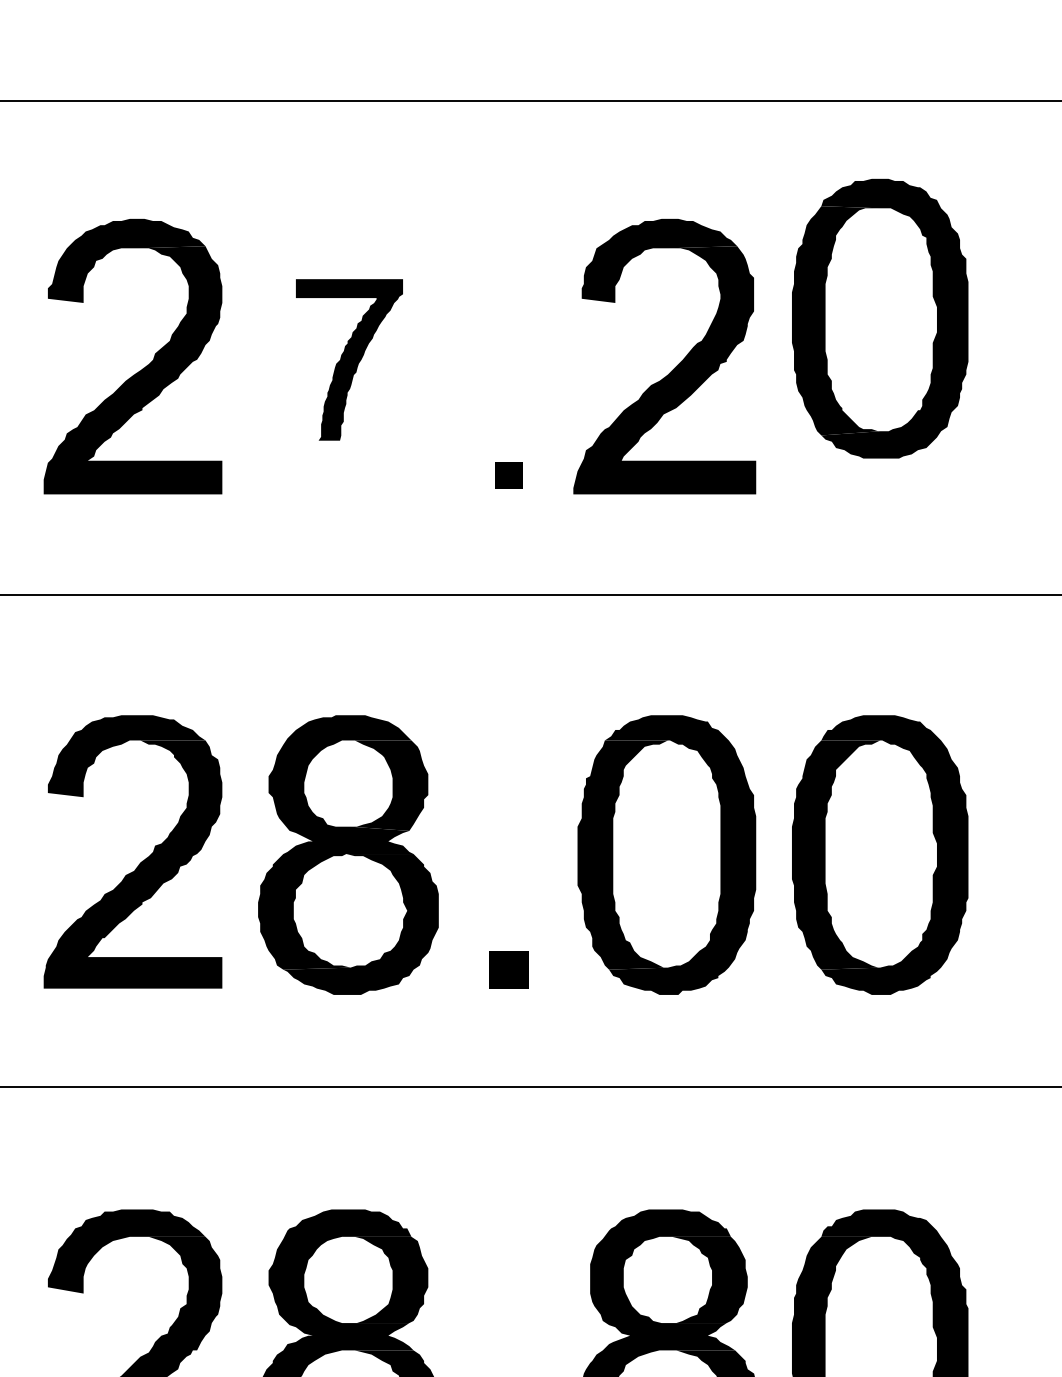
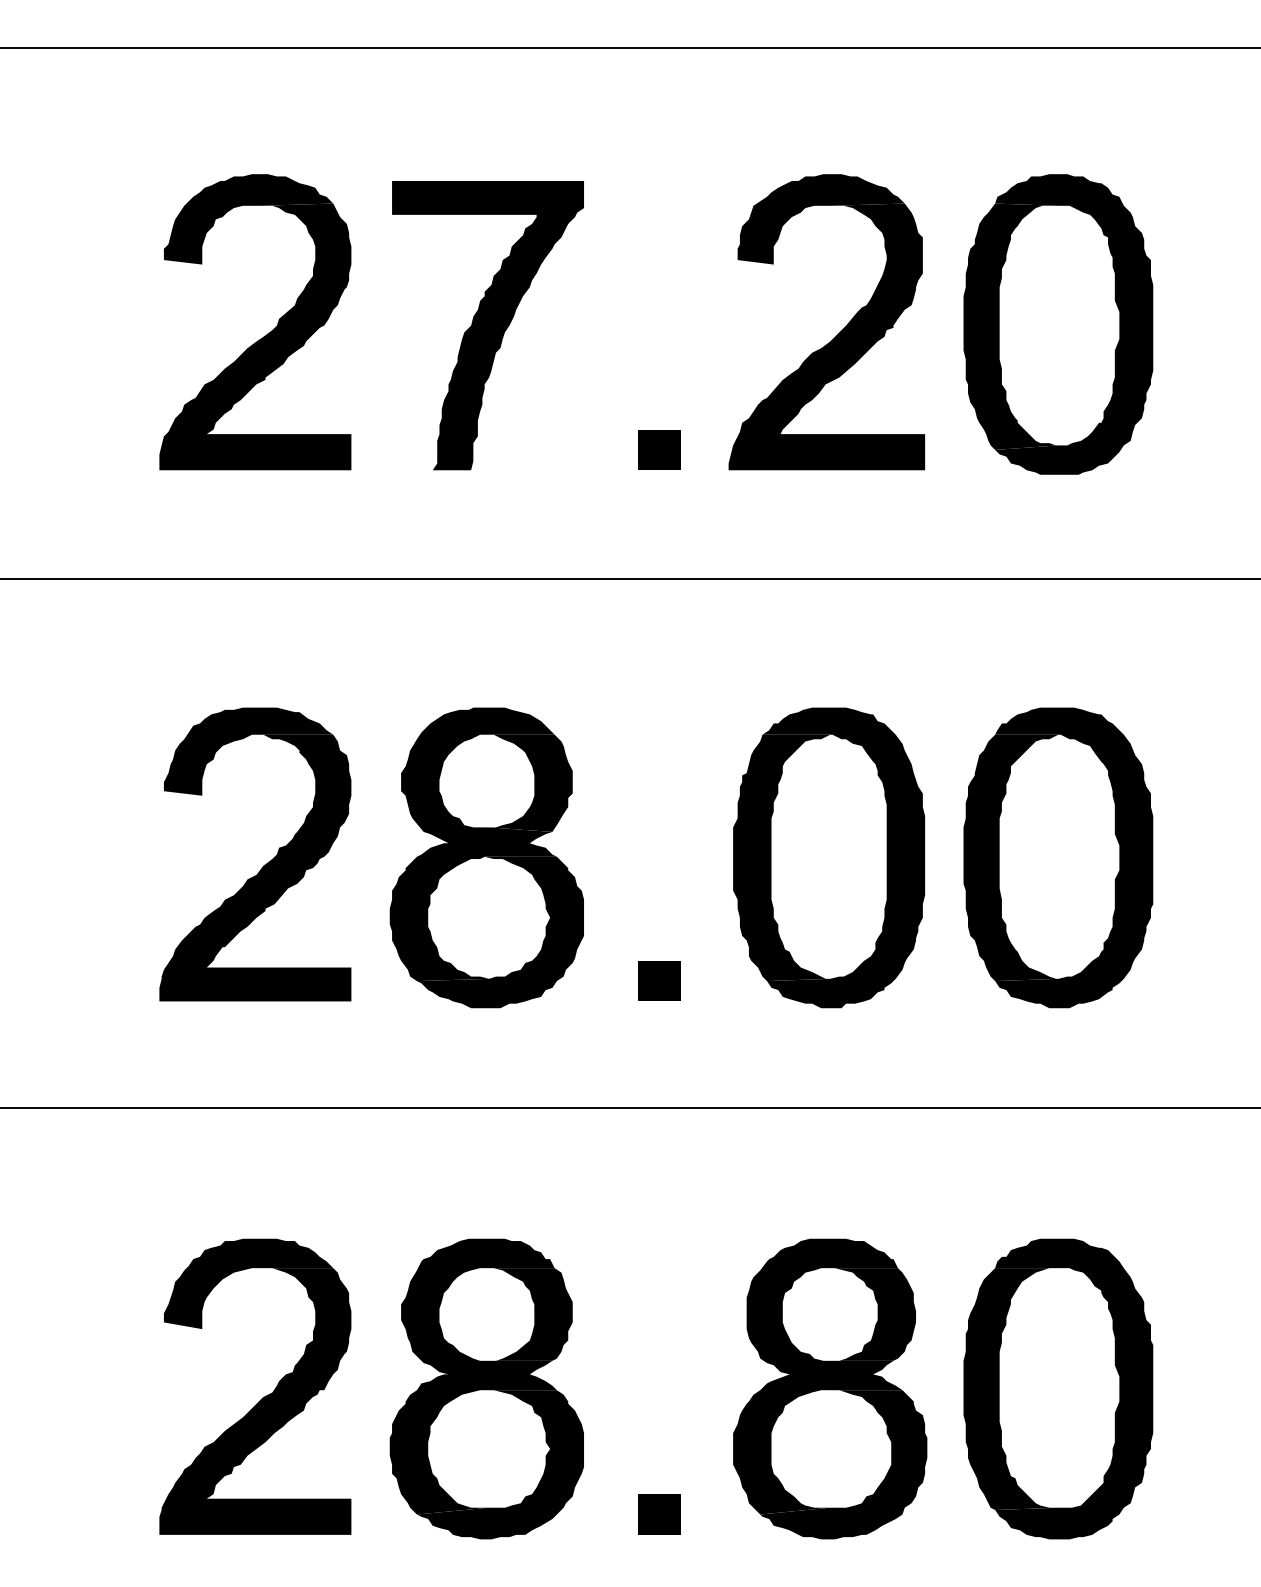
part: (880, 318) -> (1058, 324), moved
part: (348, 359) -> (487, 325), size x1.67
part: (509, 475) -> (659, 449), size x1.43

